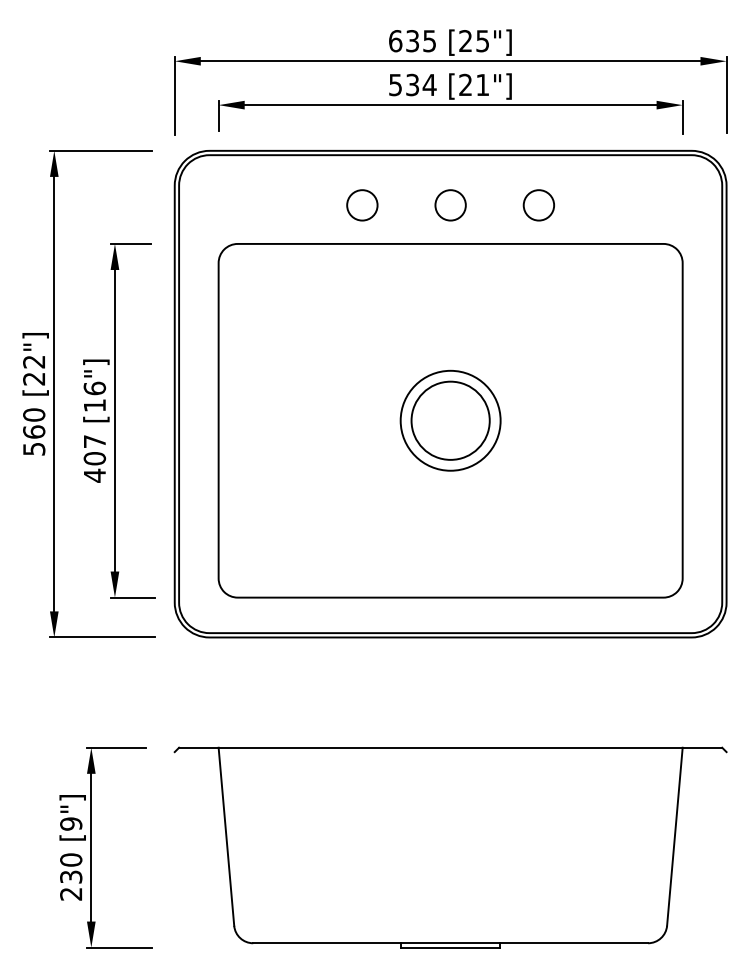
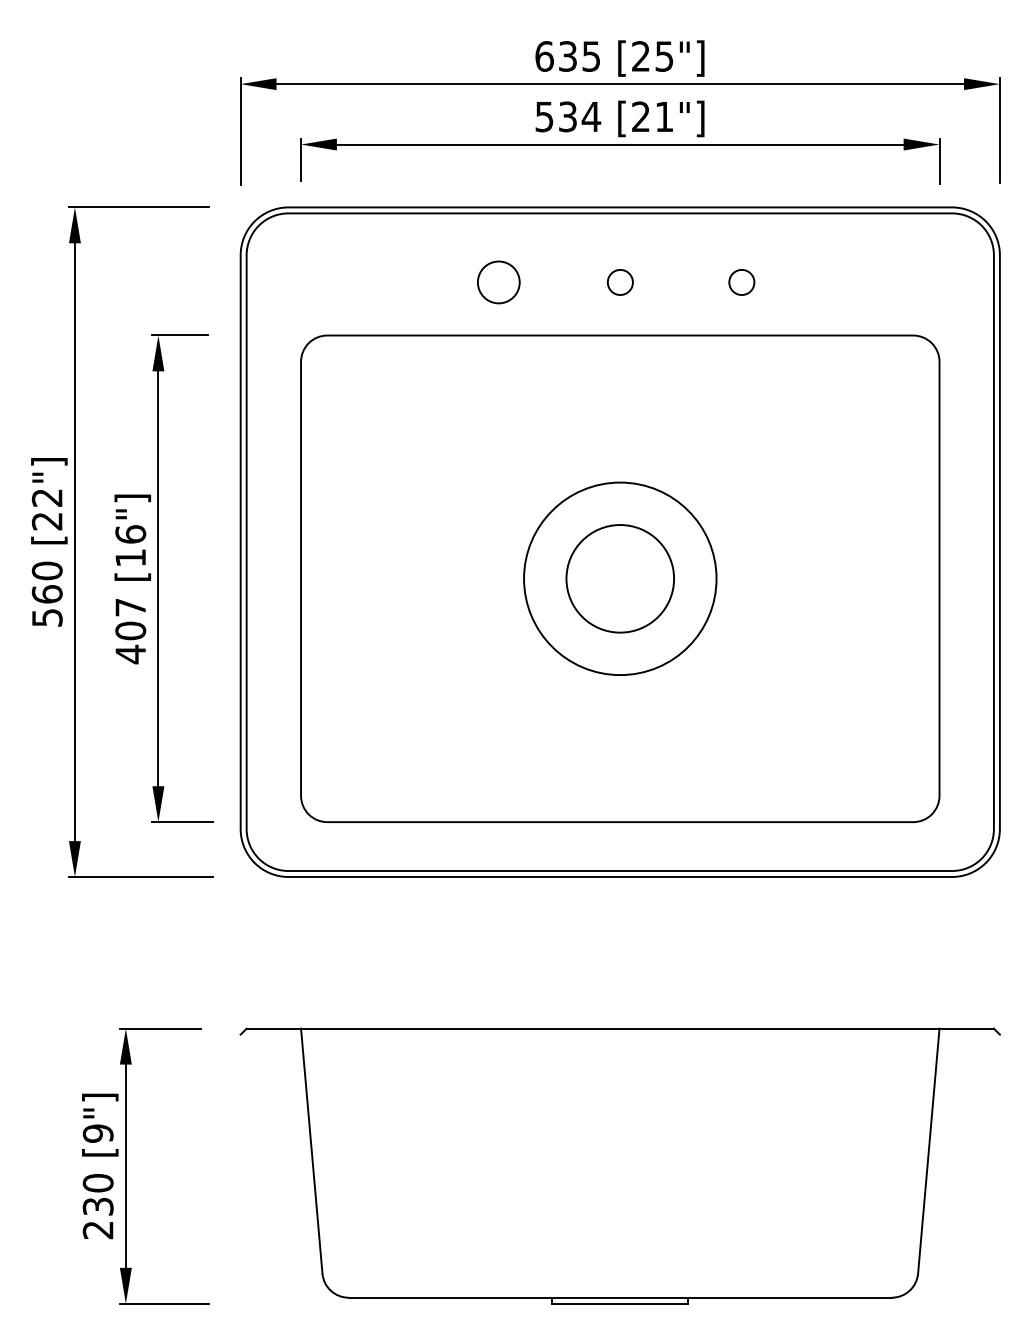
circle: (450, 205) -> (620, 282), size x0.6
circle: (538, 205) -> (741, 282), size x0.6
circle: (450, 420) -> (620, 578), size x1.4

